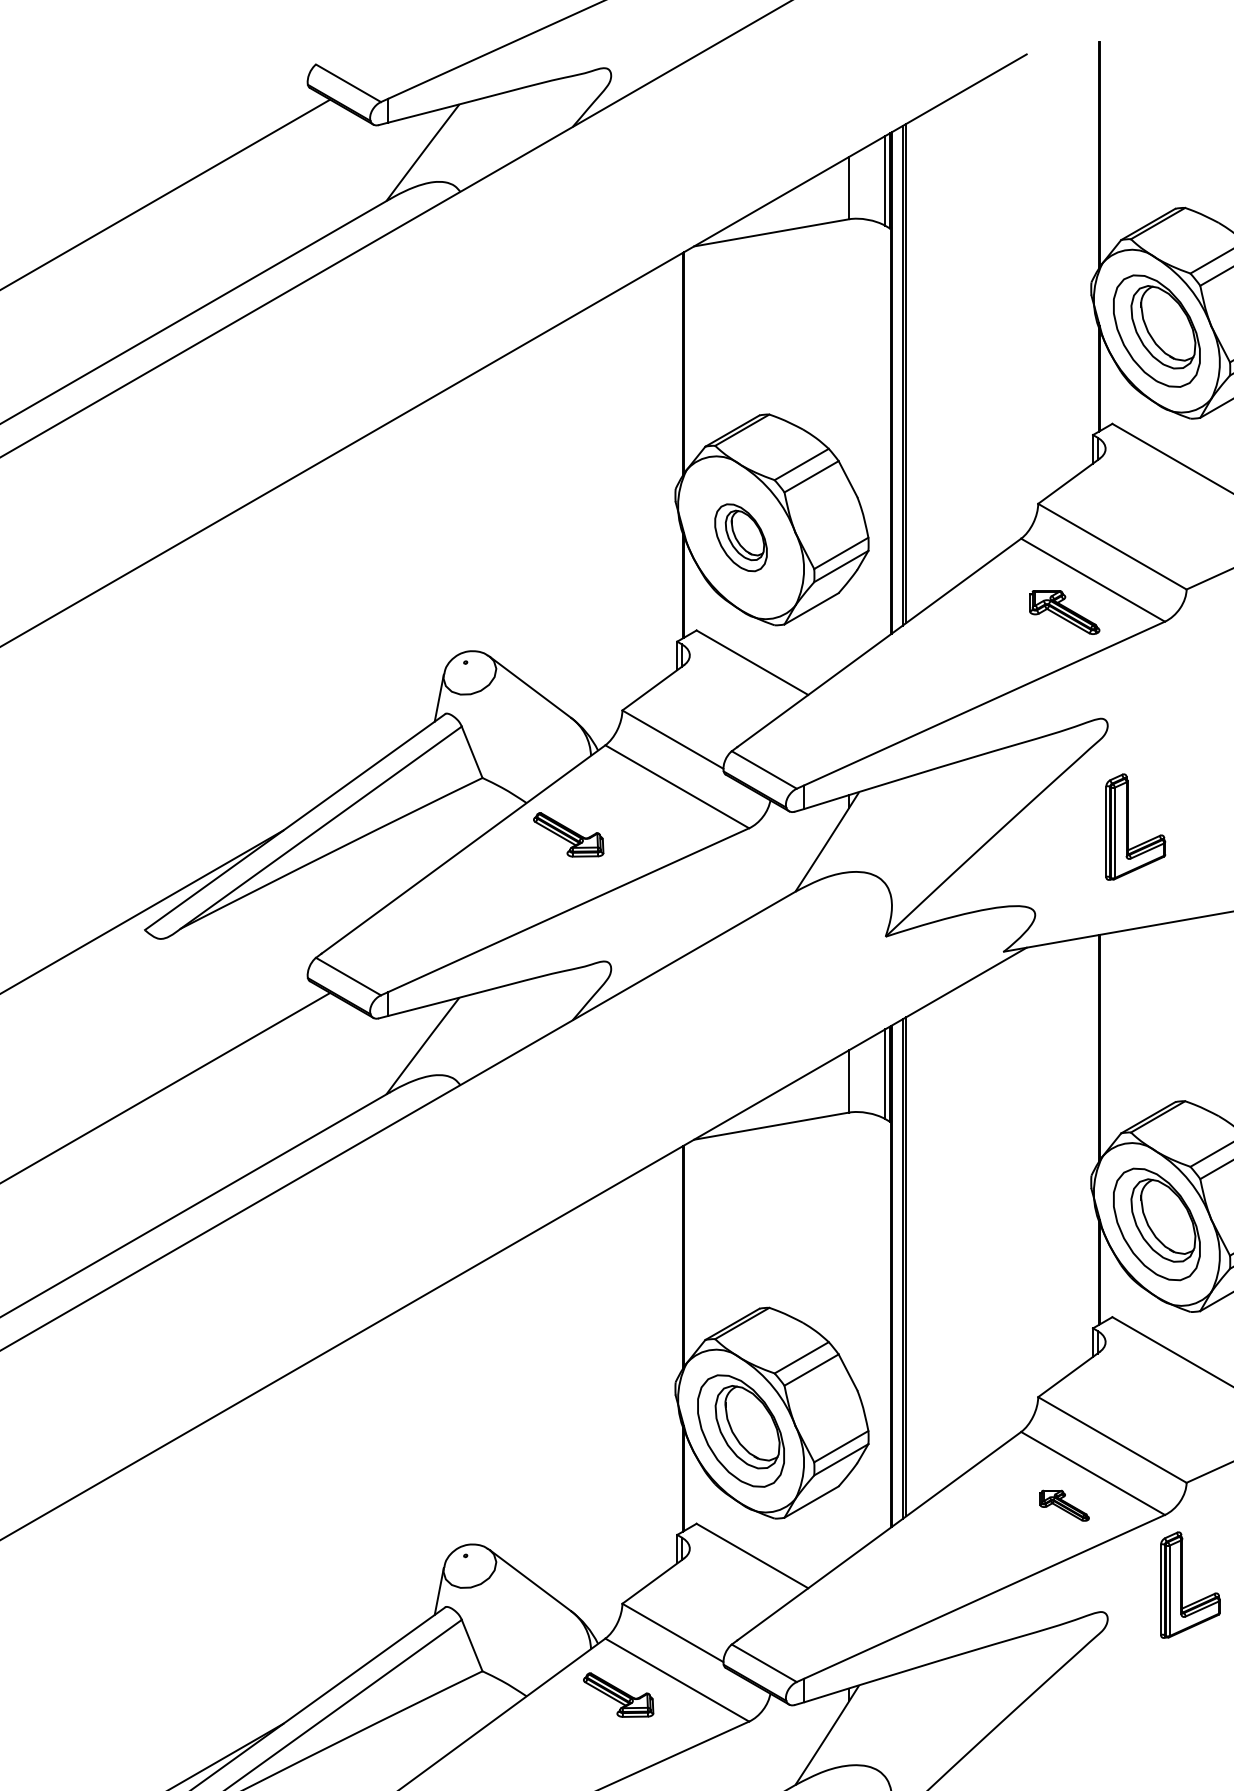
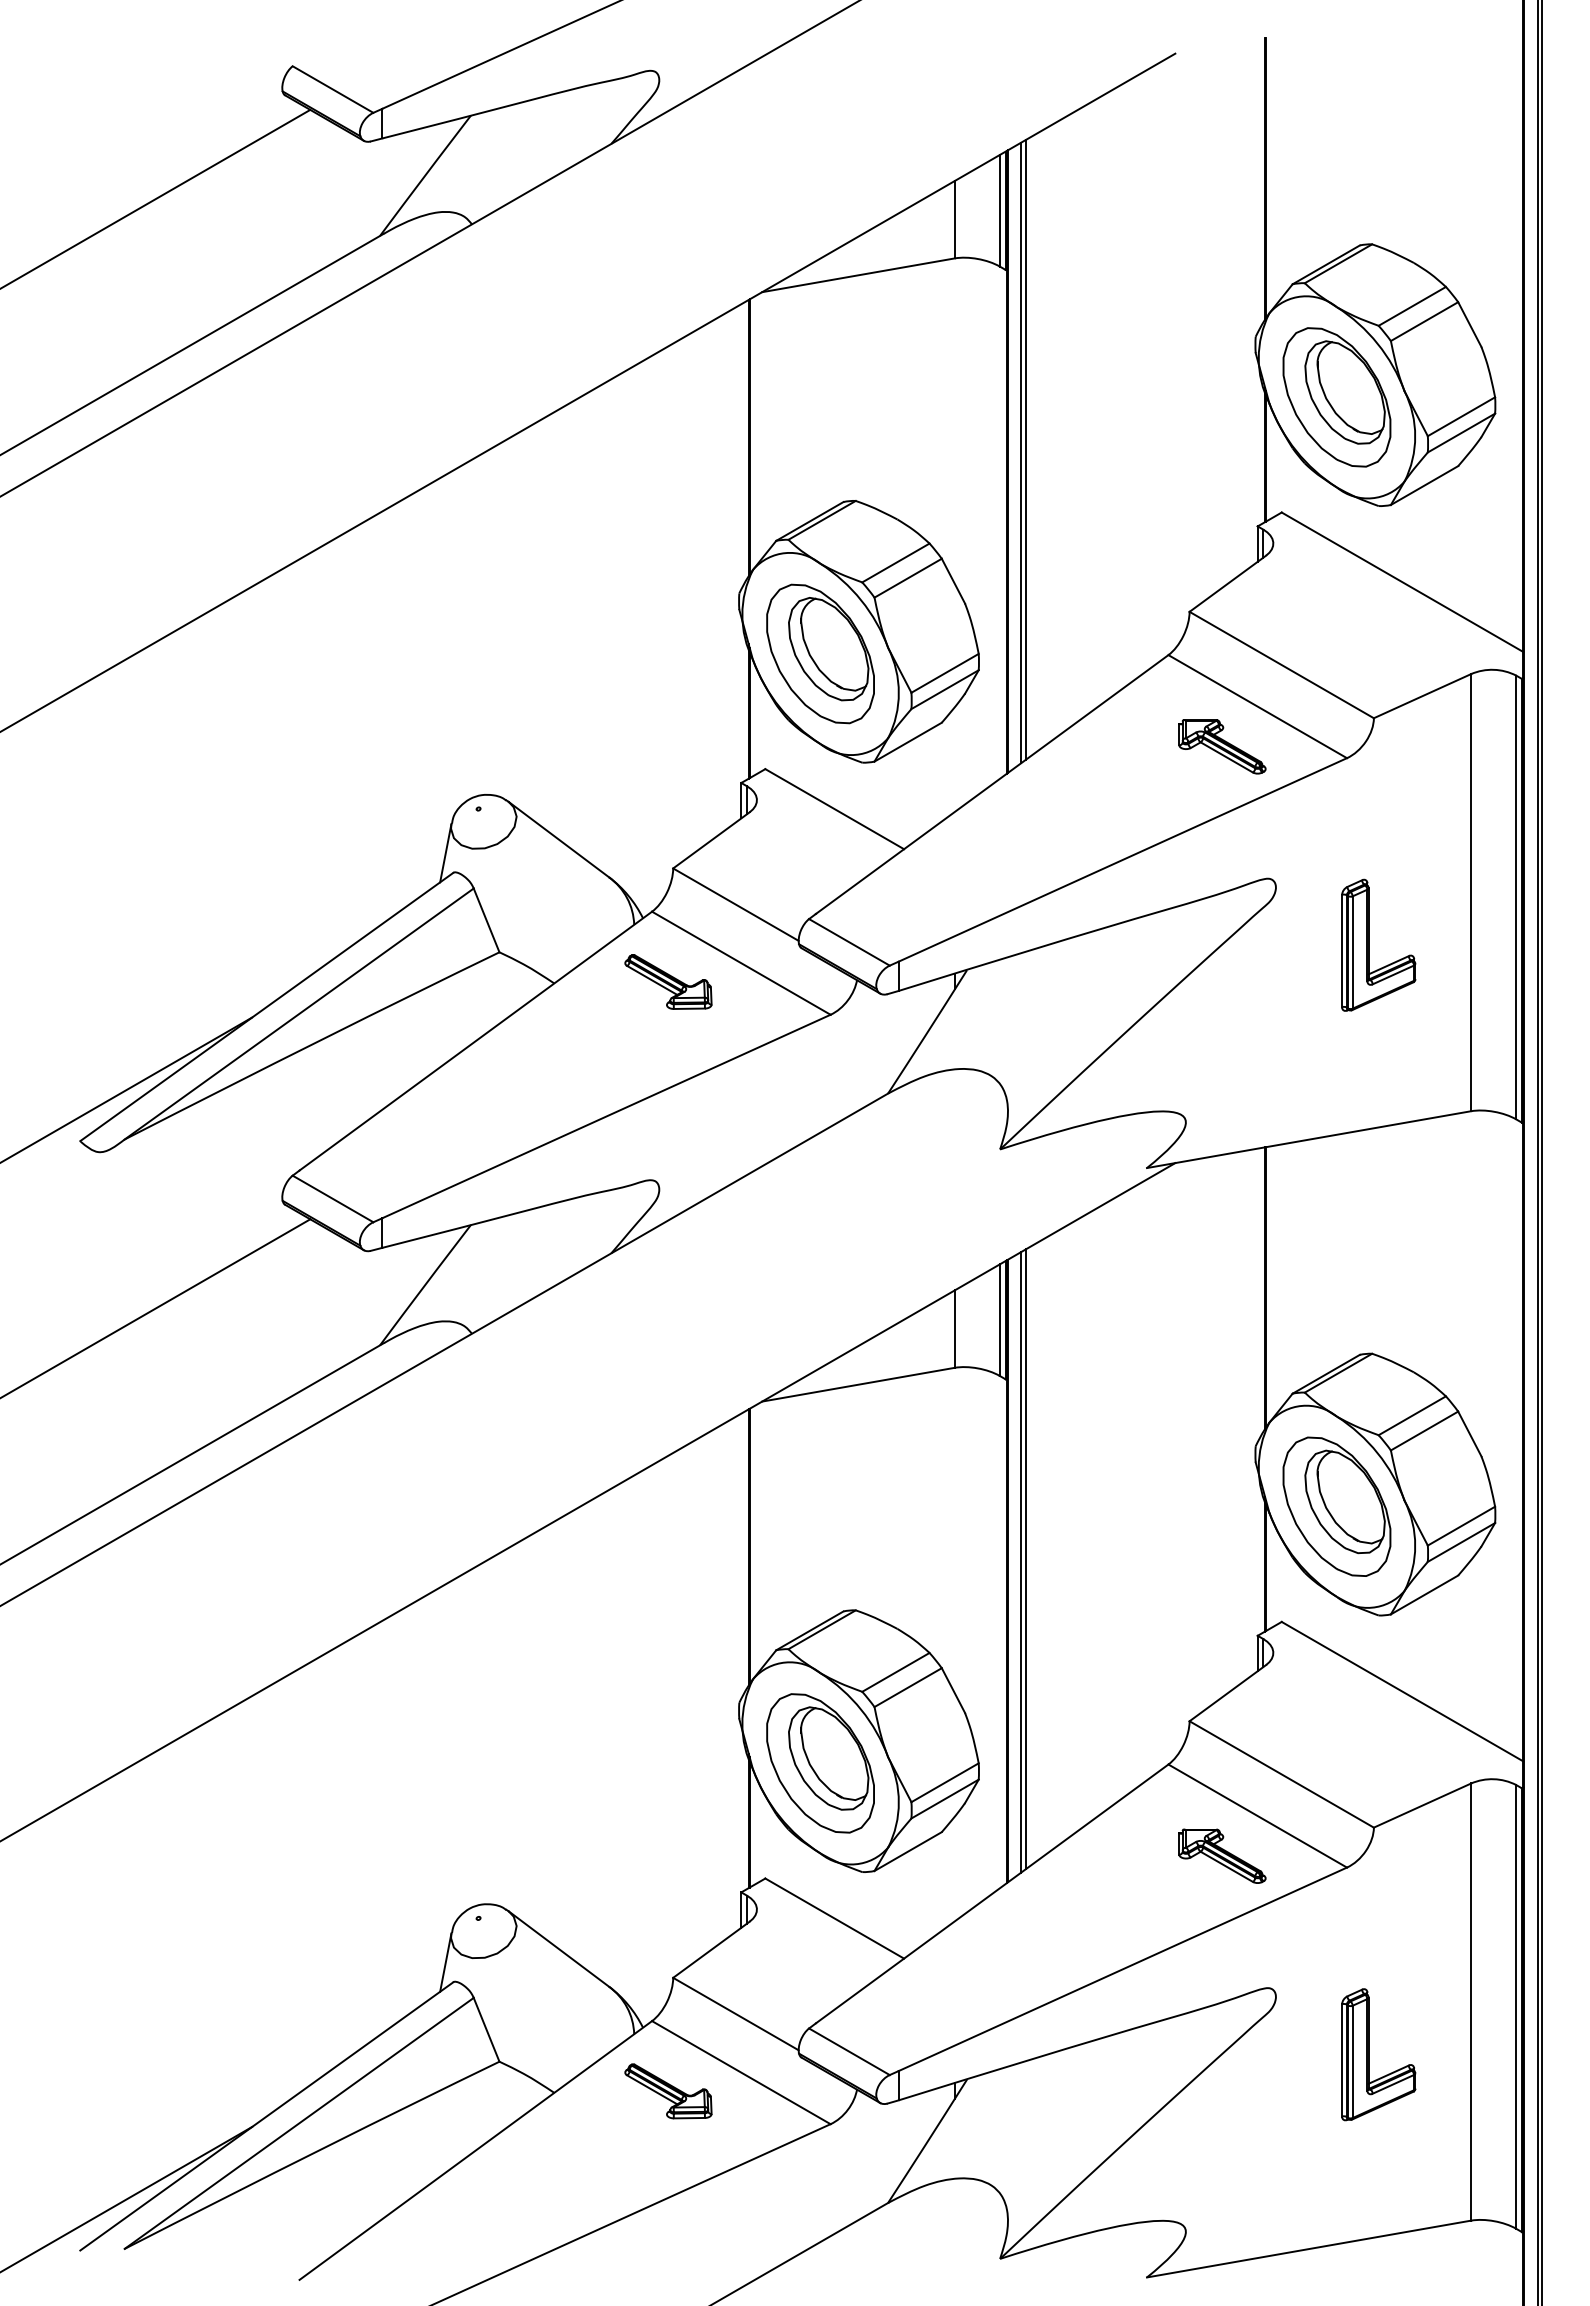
part: (741, 537) -> (820, 653), size x1.67
part: (1128, 826) -> (1369, 944), moved
part: (568, 834) -> (668, 981), moved
part: (1064, 1505) -> (1222, 1855), size x1.43
part: (1183, 1584) -> (1369, 2054), moved

